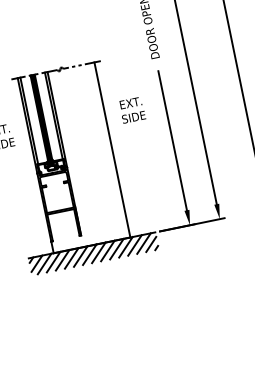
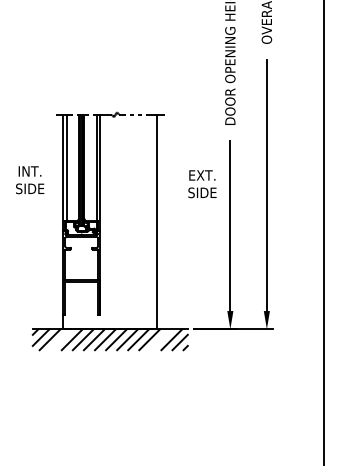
text: (132, 110) -> (202, 184), moved
line: (134, 245) -> (160, 339), removed
line: (53, 262) -> (60, 339), removed

